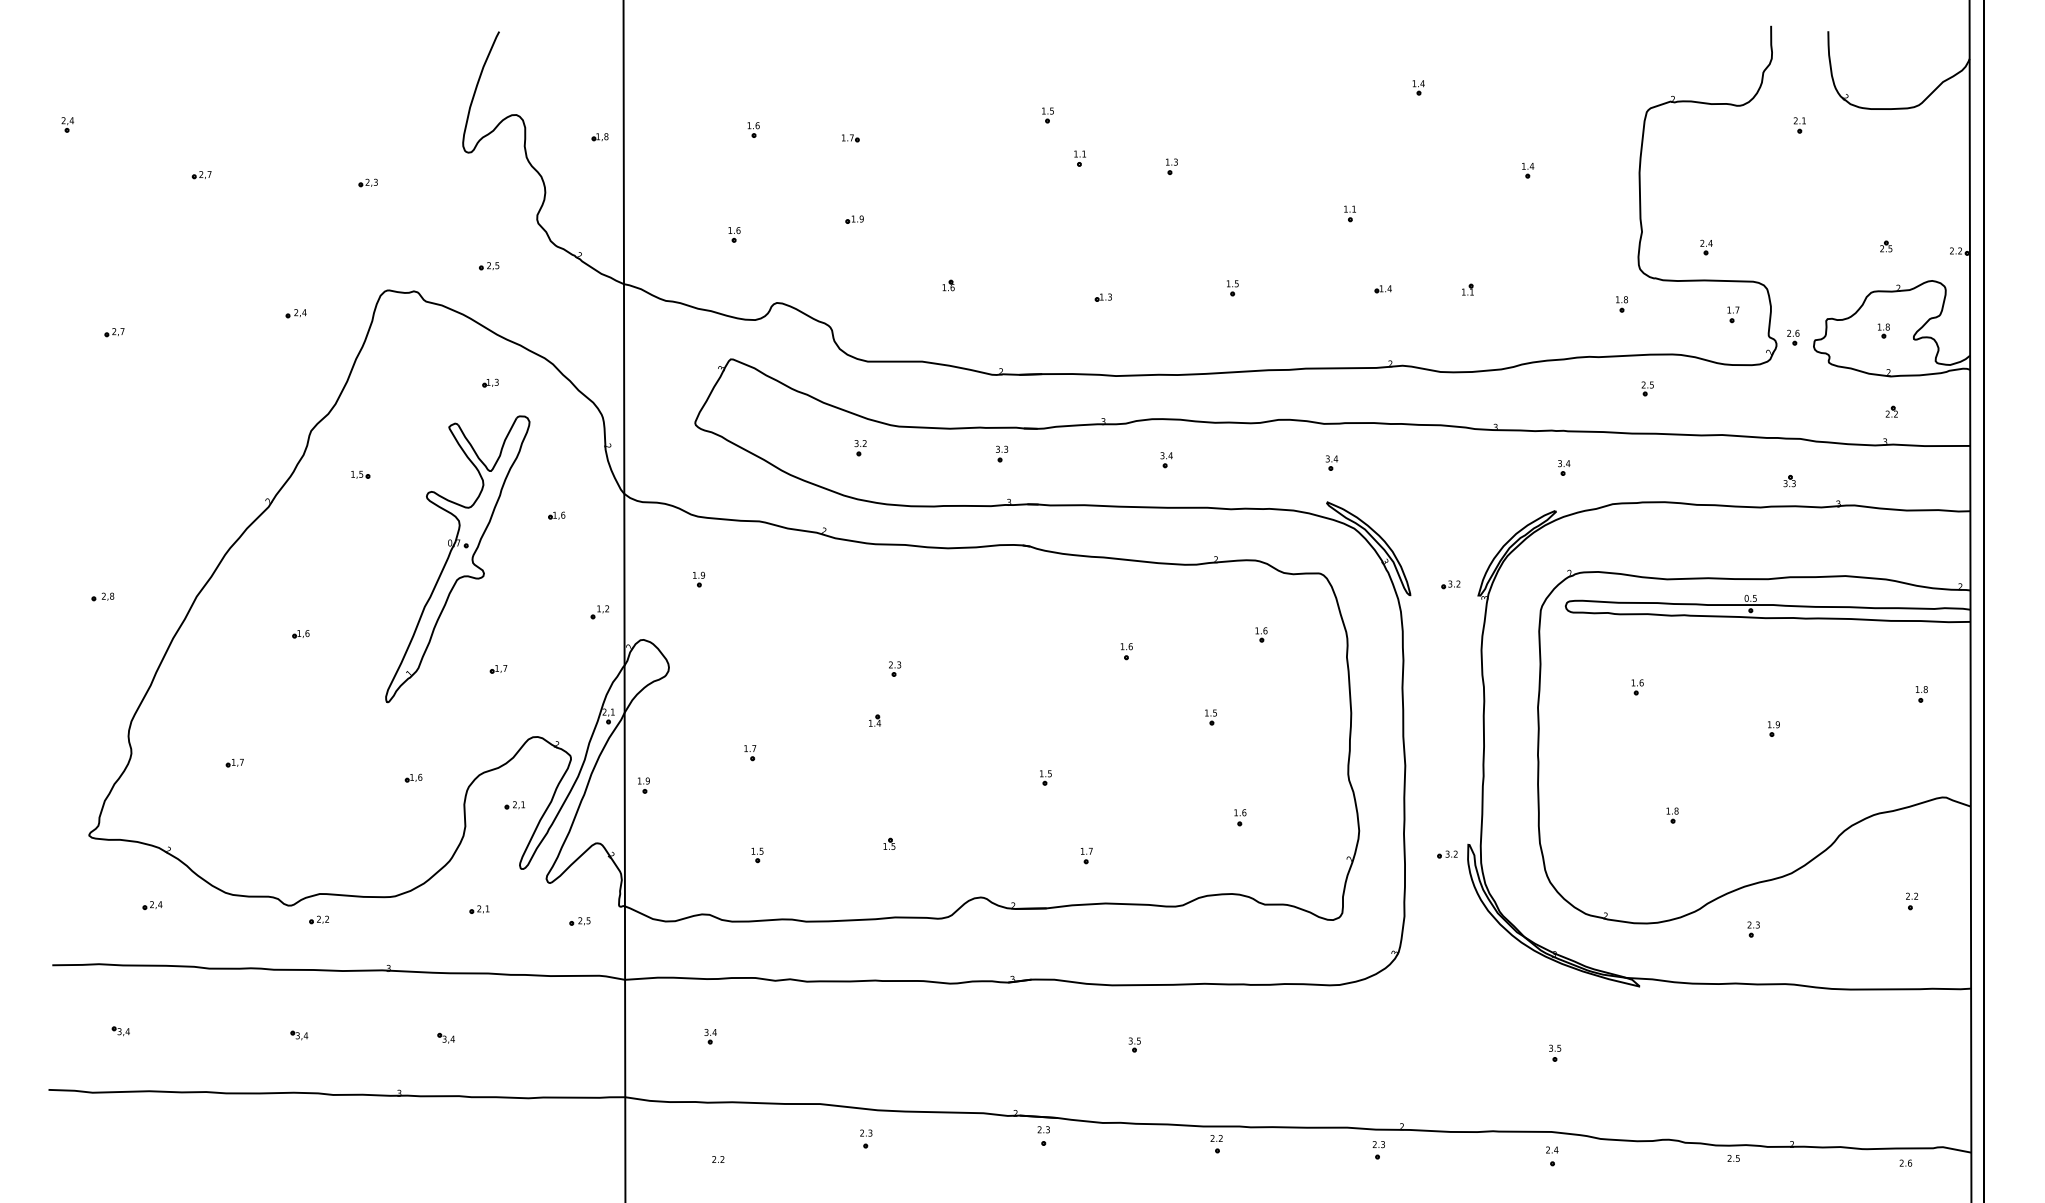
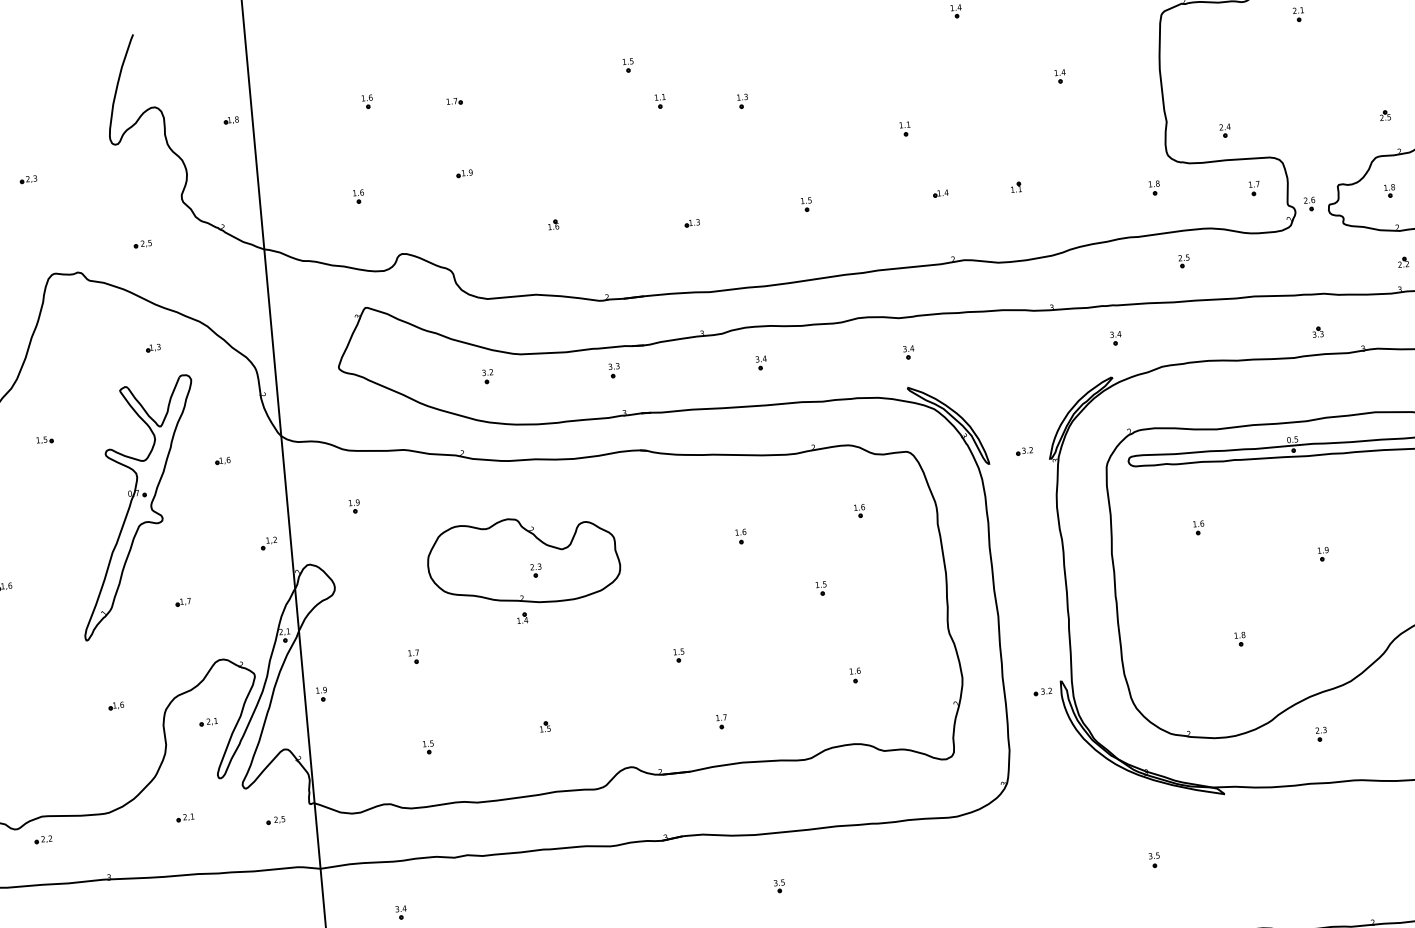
part: (881, 657) -> (523, 561), added

